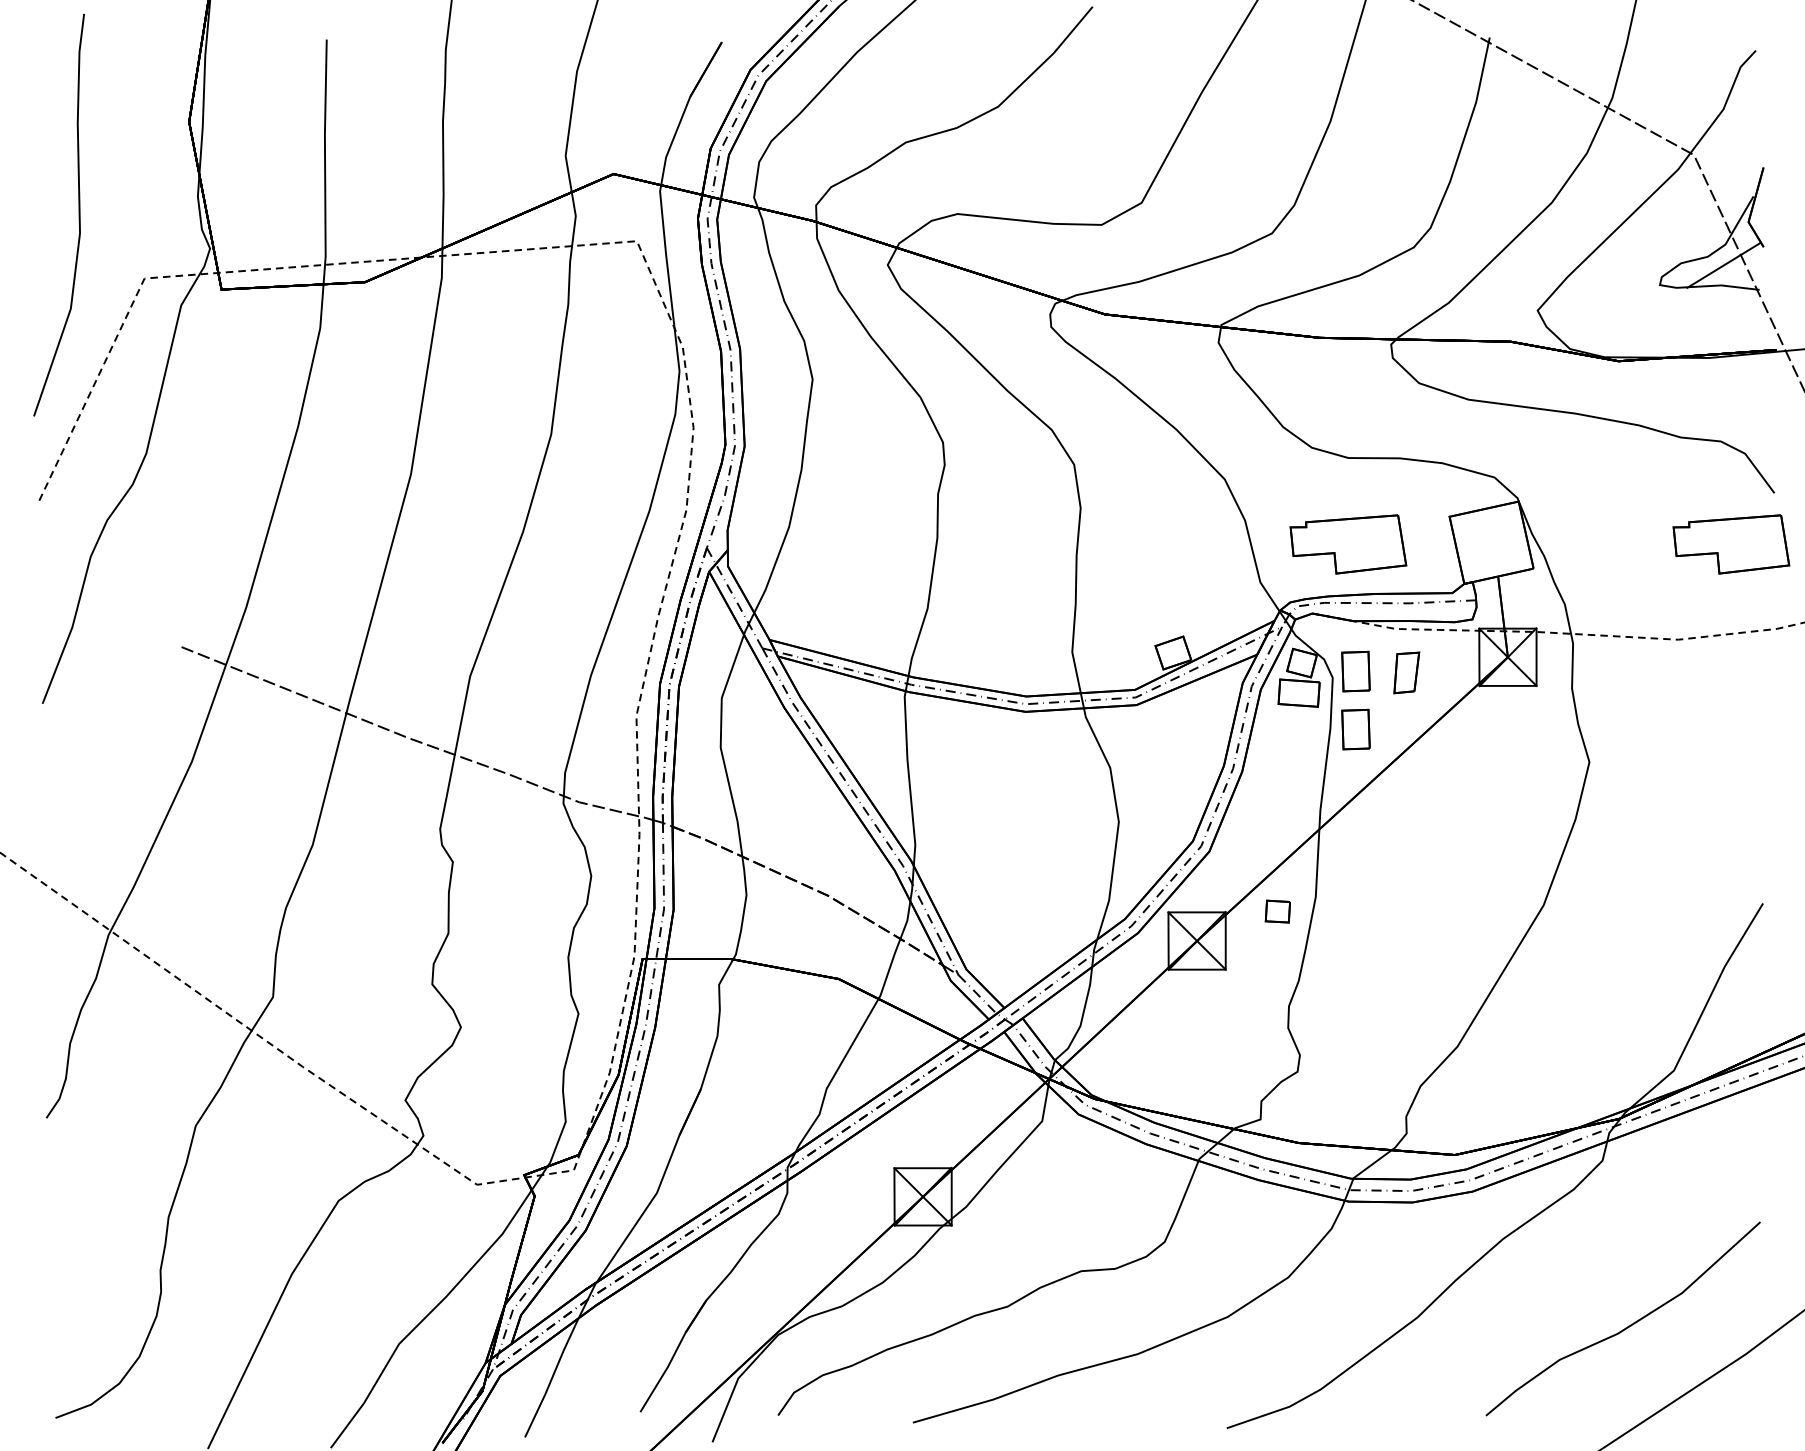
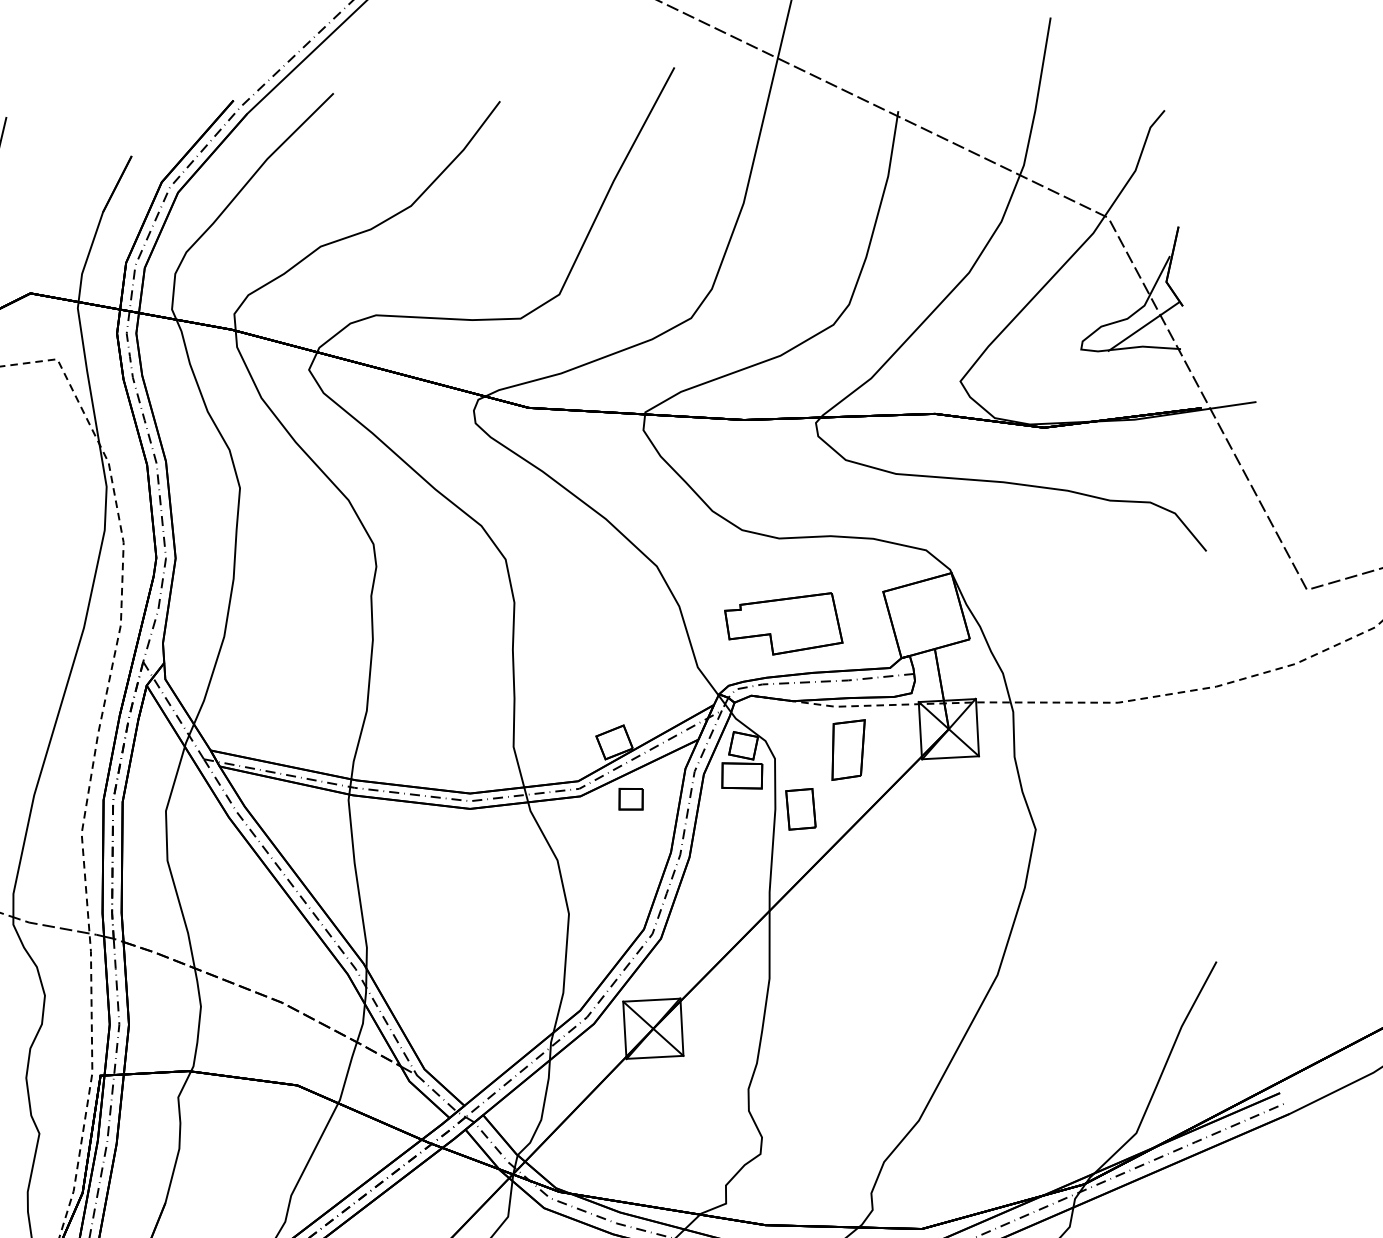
part: (1731, 544) -> (1166, 604), removed
part: (1355, 671) -> (797, 751), removed
part: (1406, 672) -> (848, 749), size x1.43
part: (1277, 911) -> (630, 799), moved

